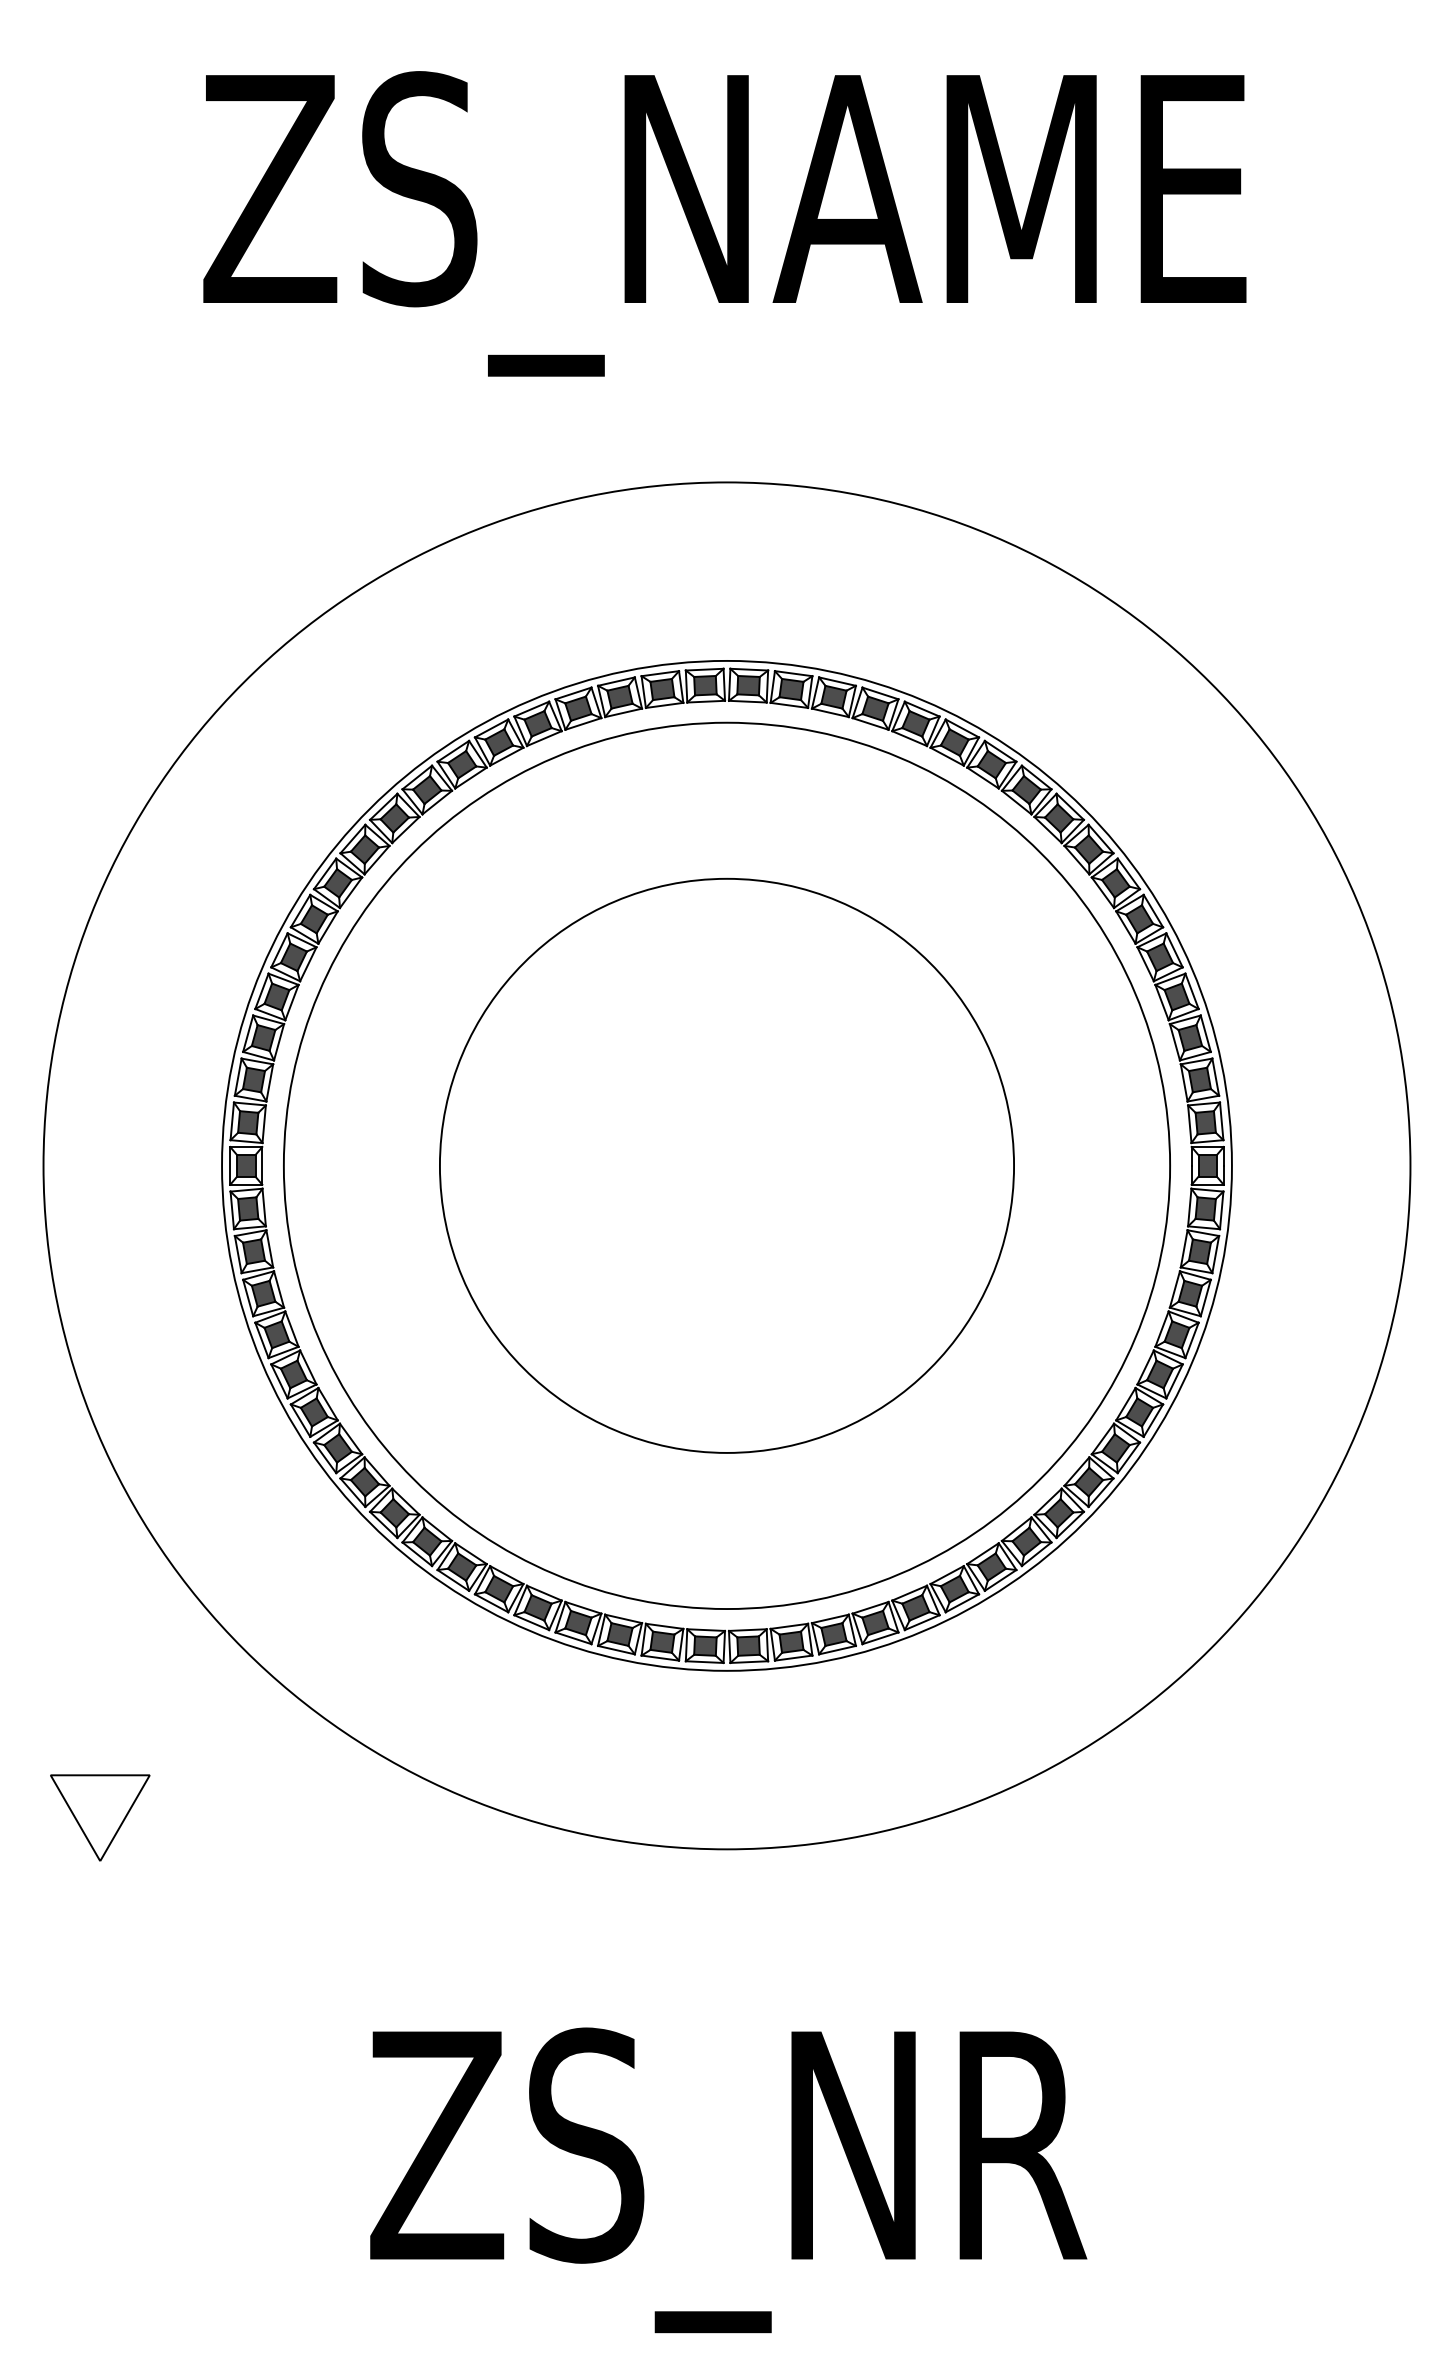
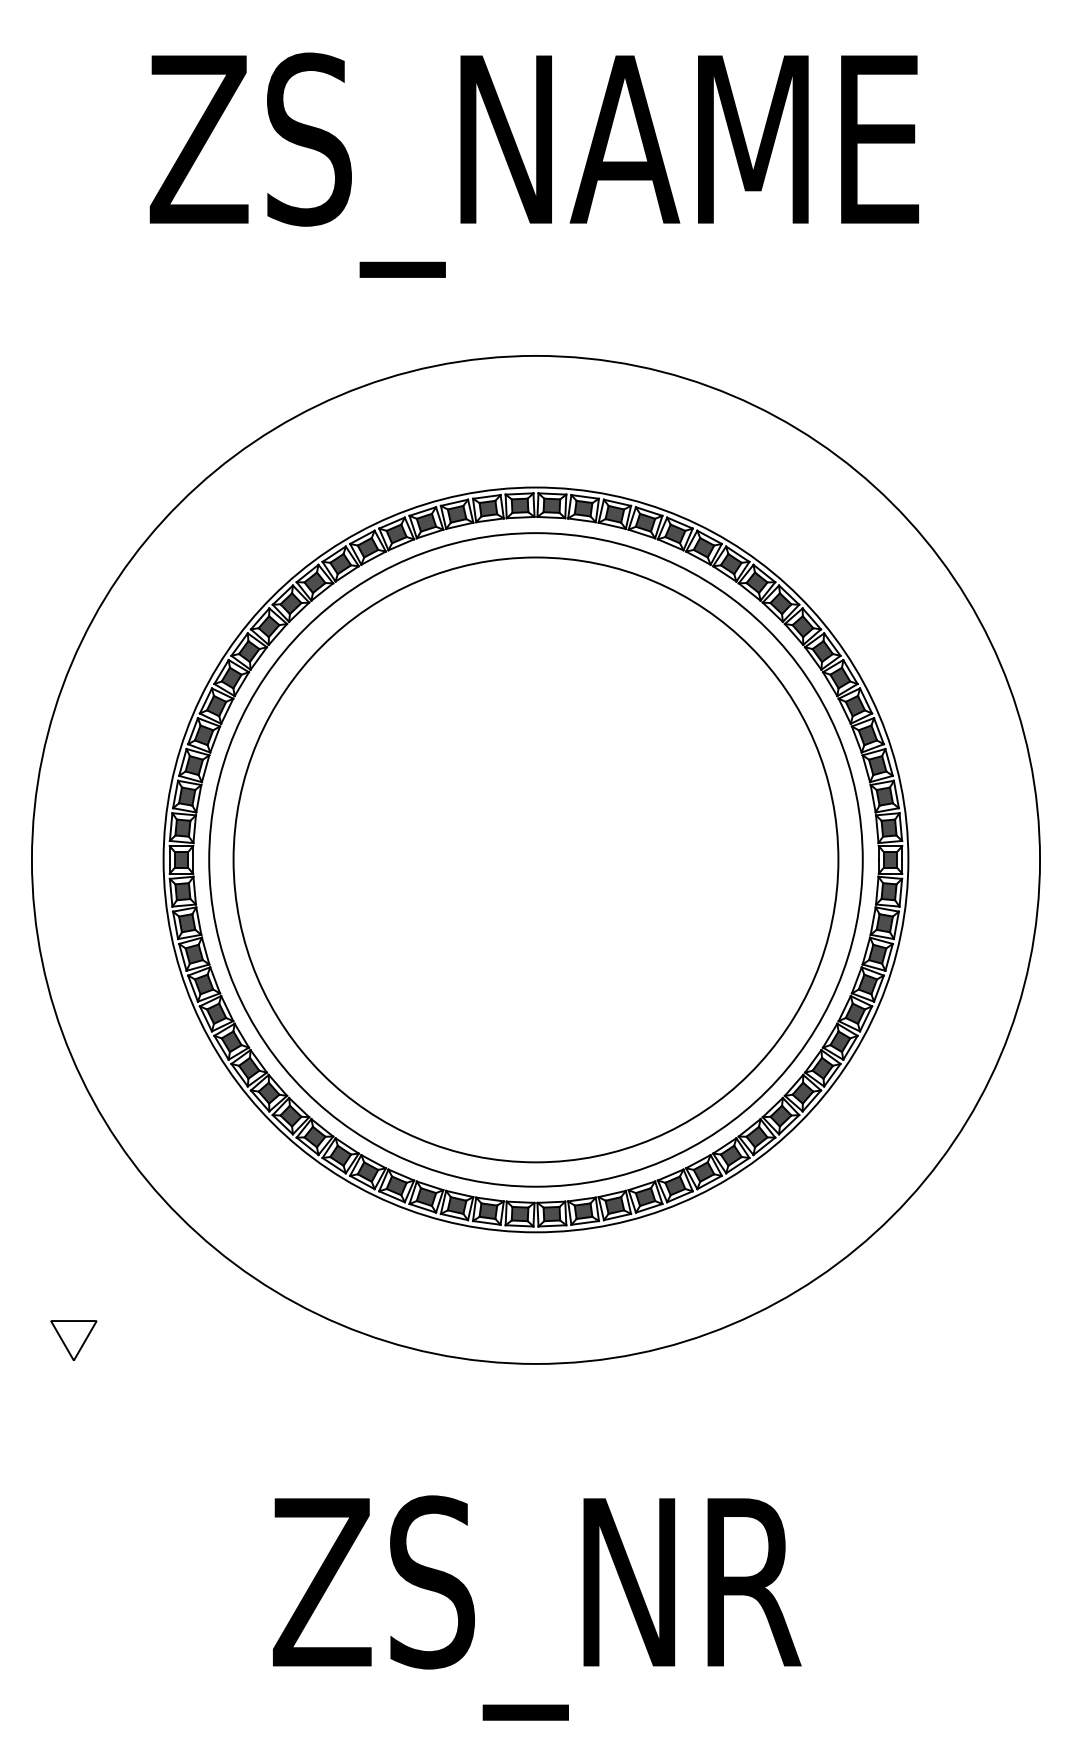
circle: (726, 1165) -> (535, 859), size x1.43
part: (99, 1817) -> (73, 1340), size x0.62

